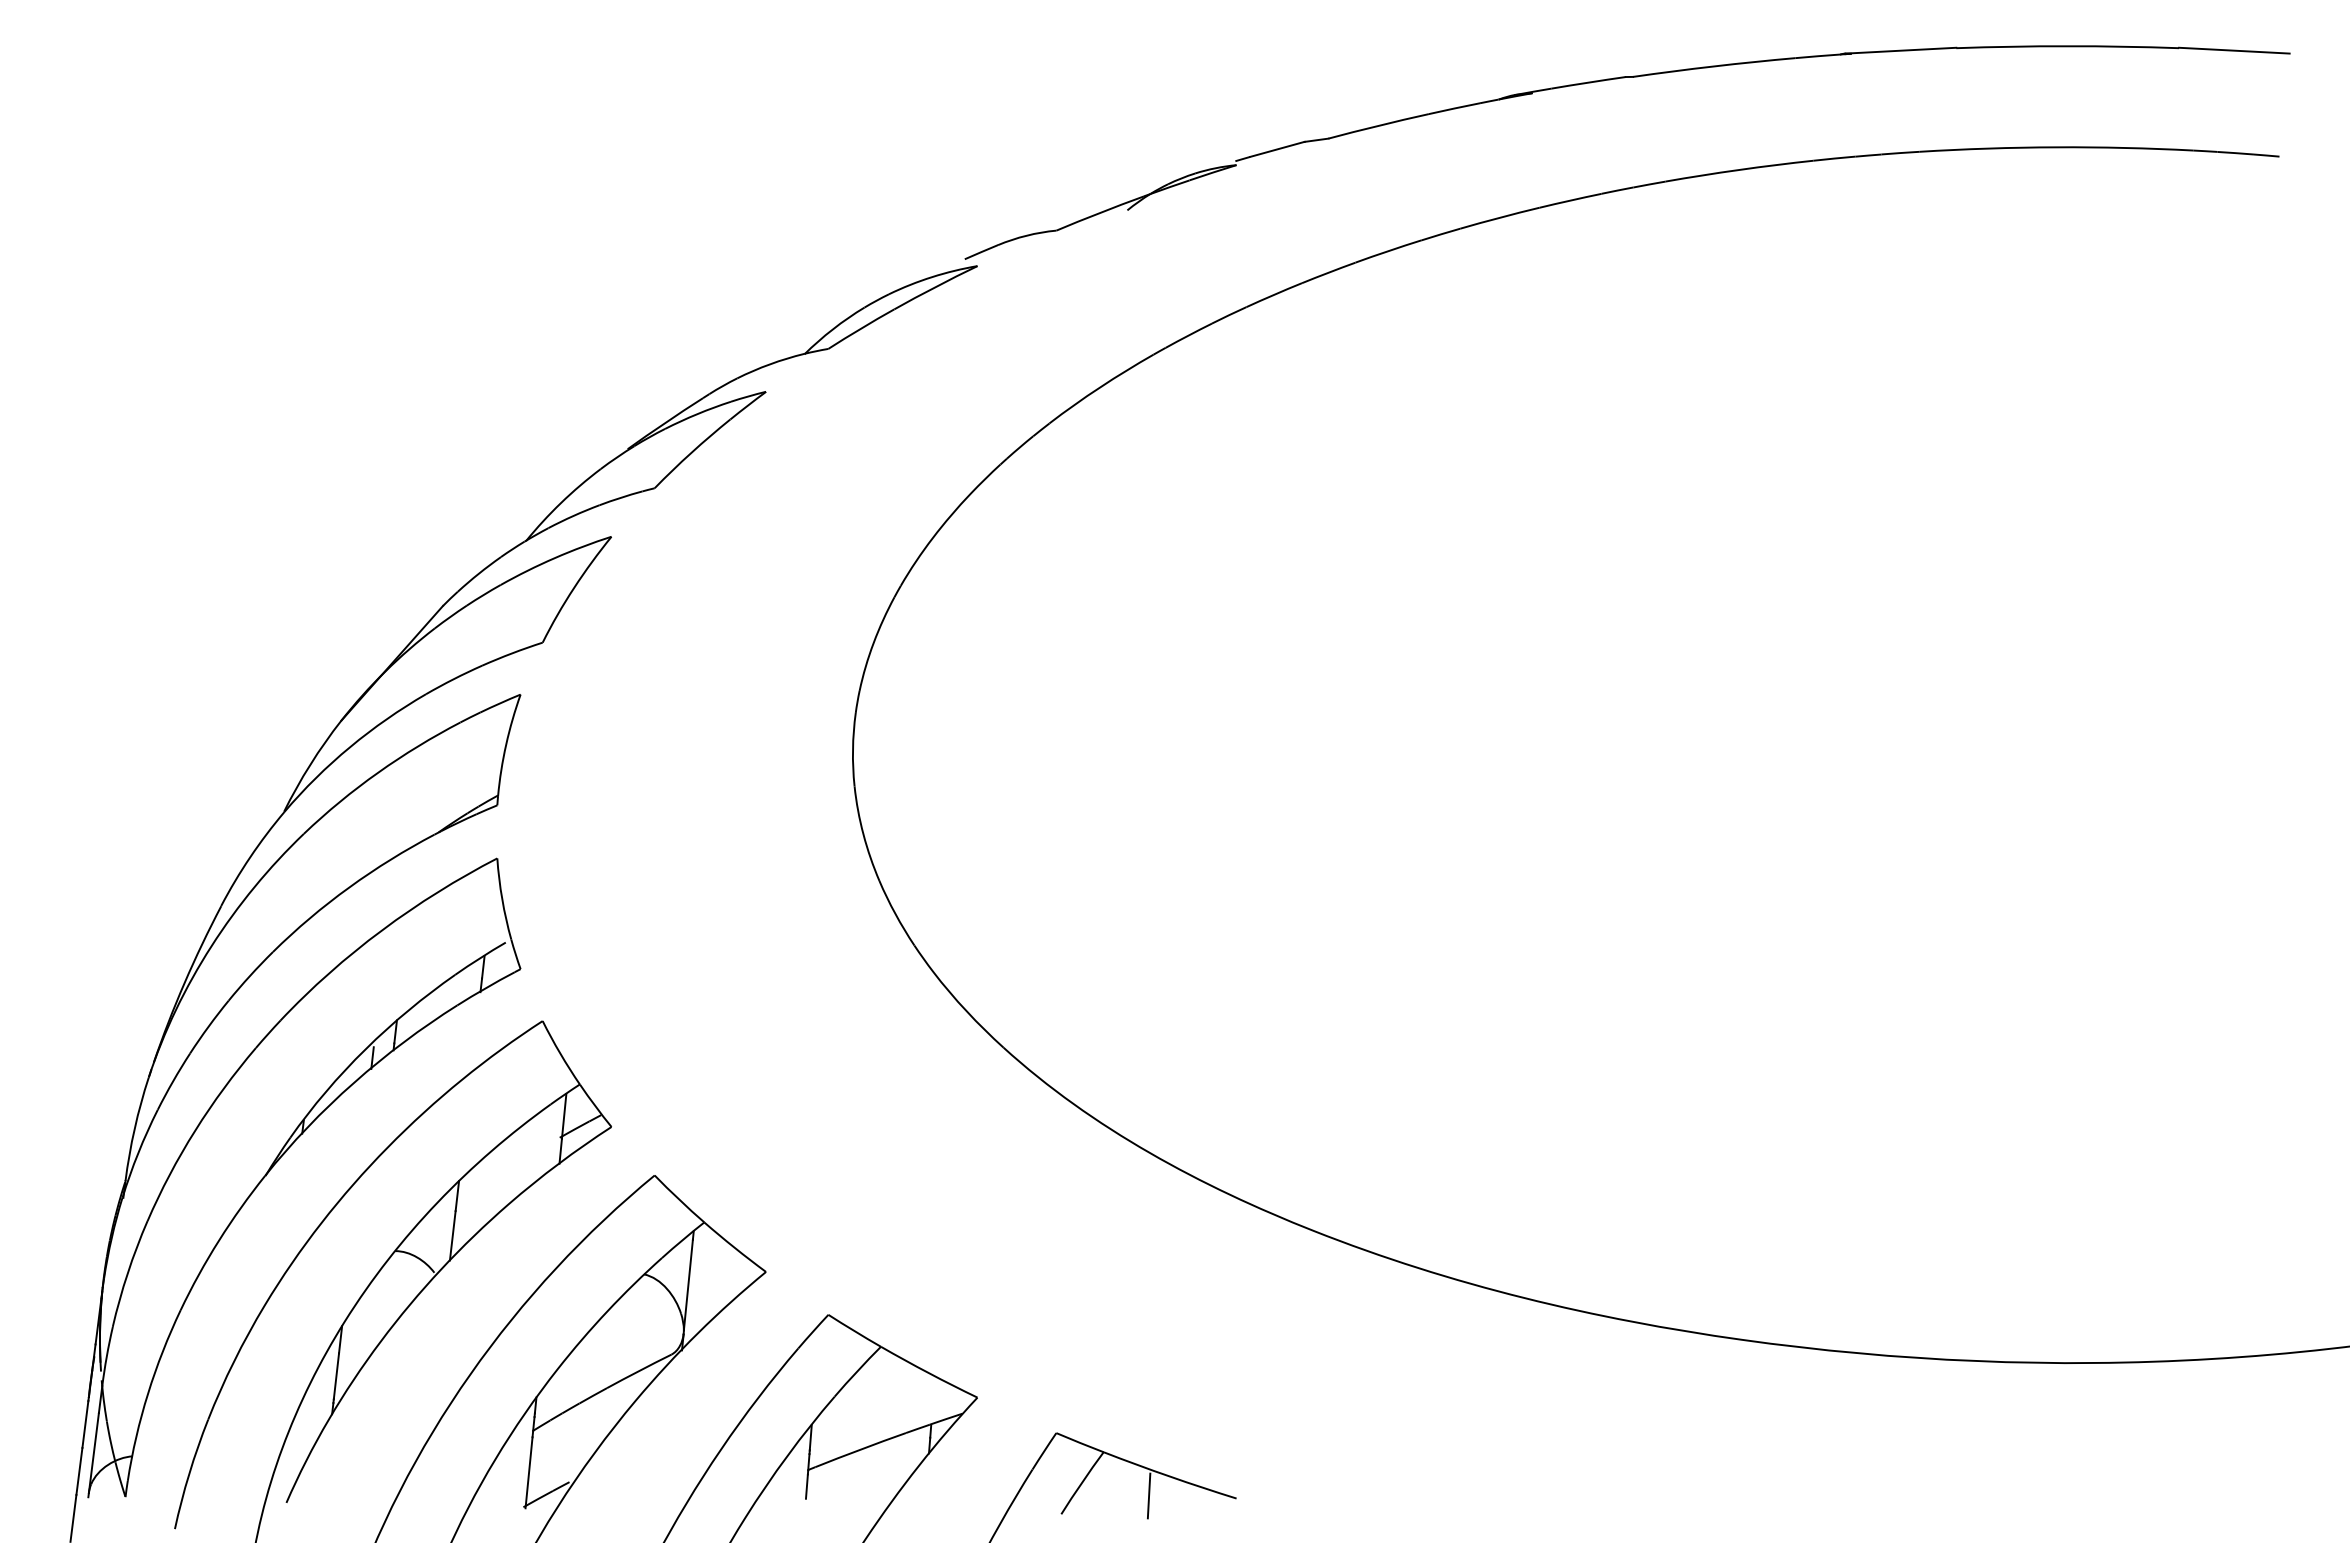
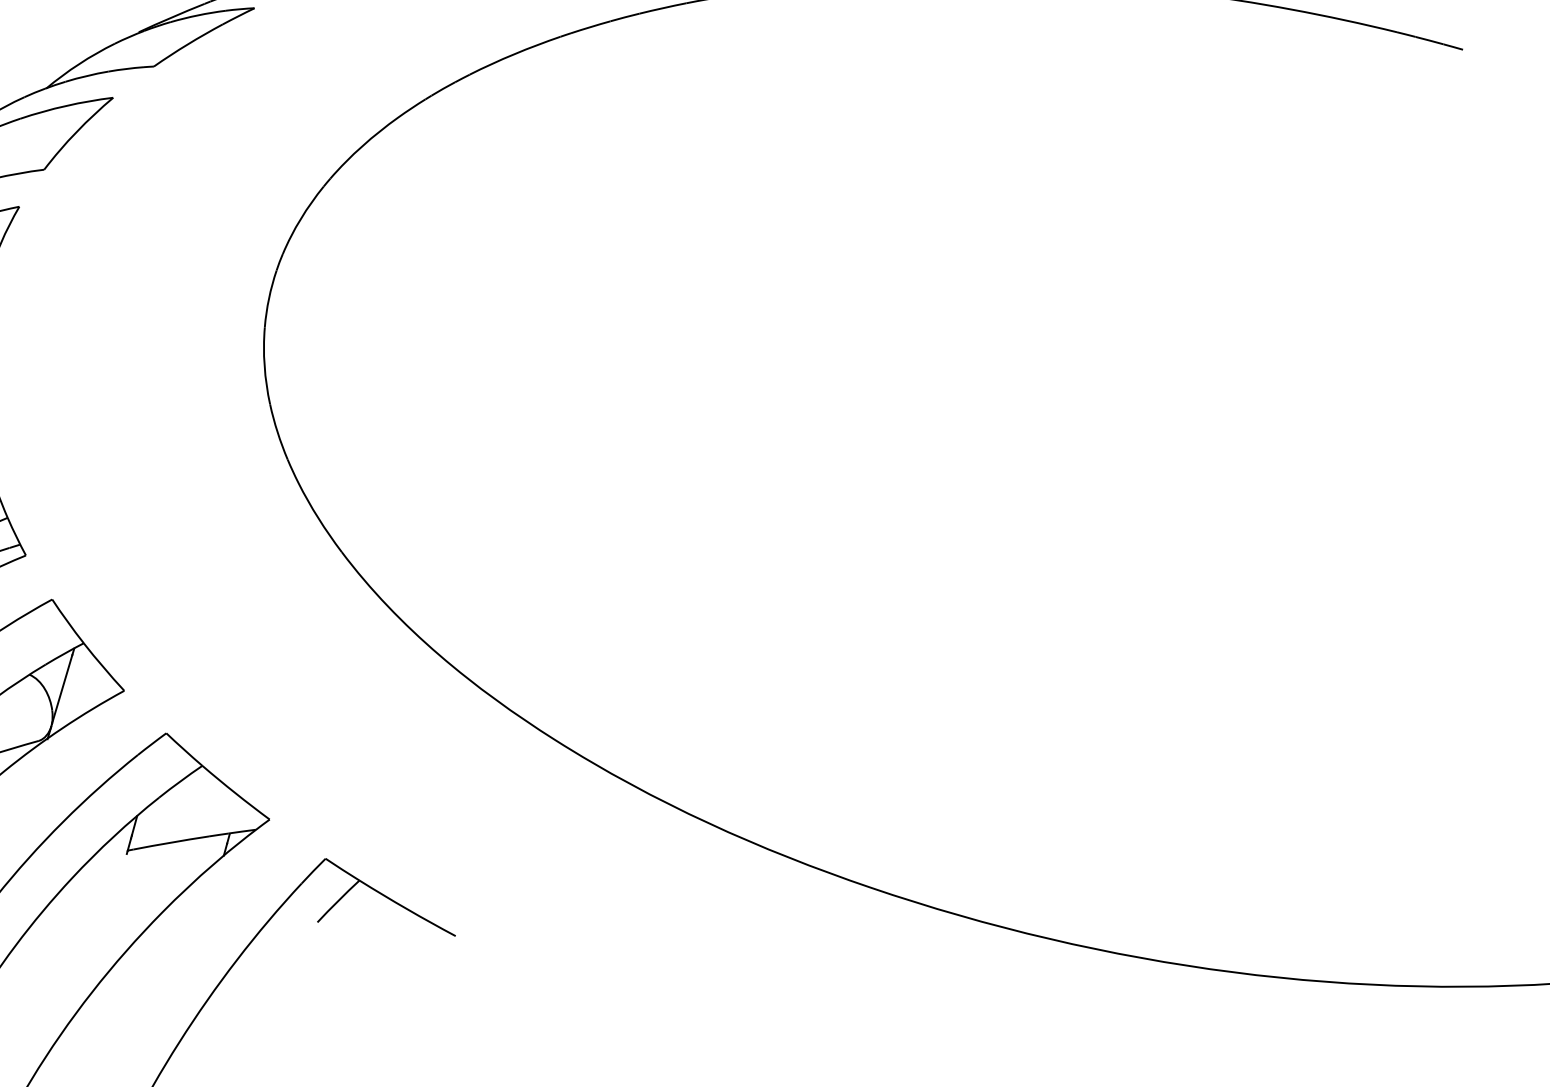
line: (806, 1486) -> (123, 863), removed
line: (1148, 1495) -> (387, 920), removed

